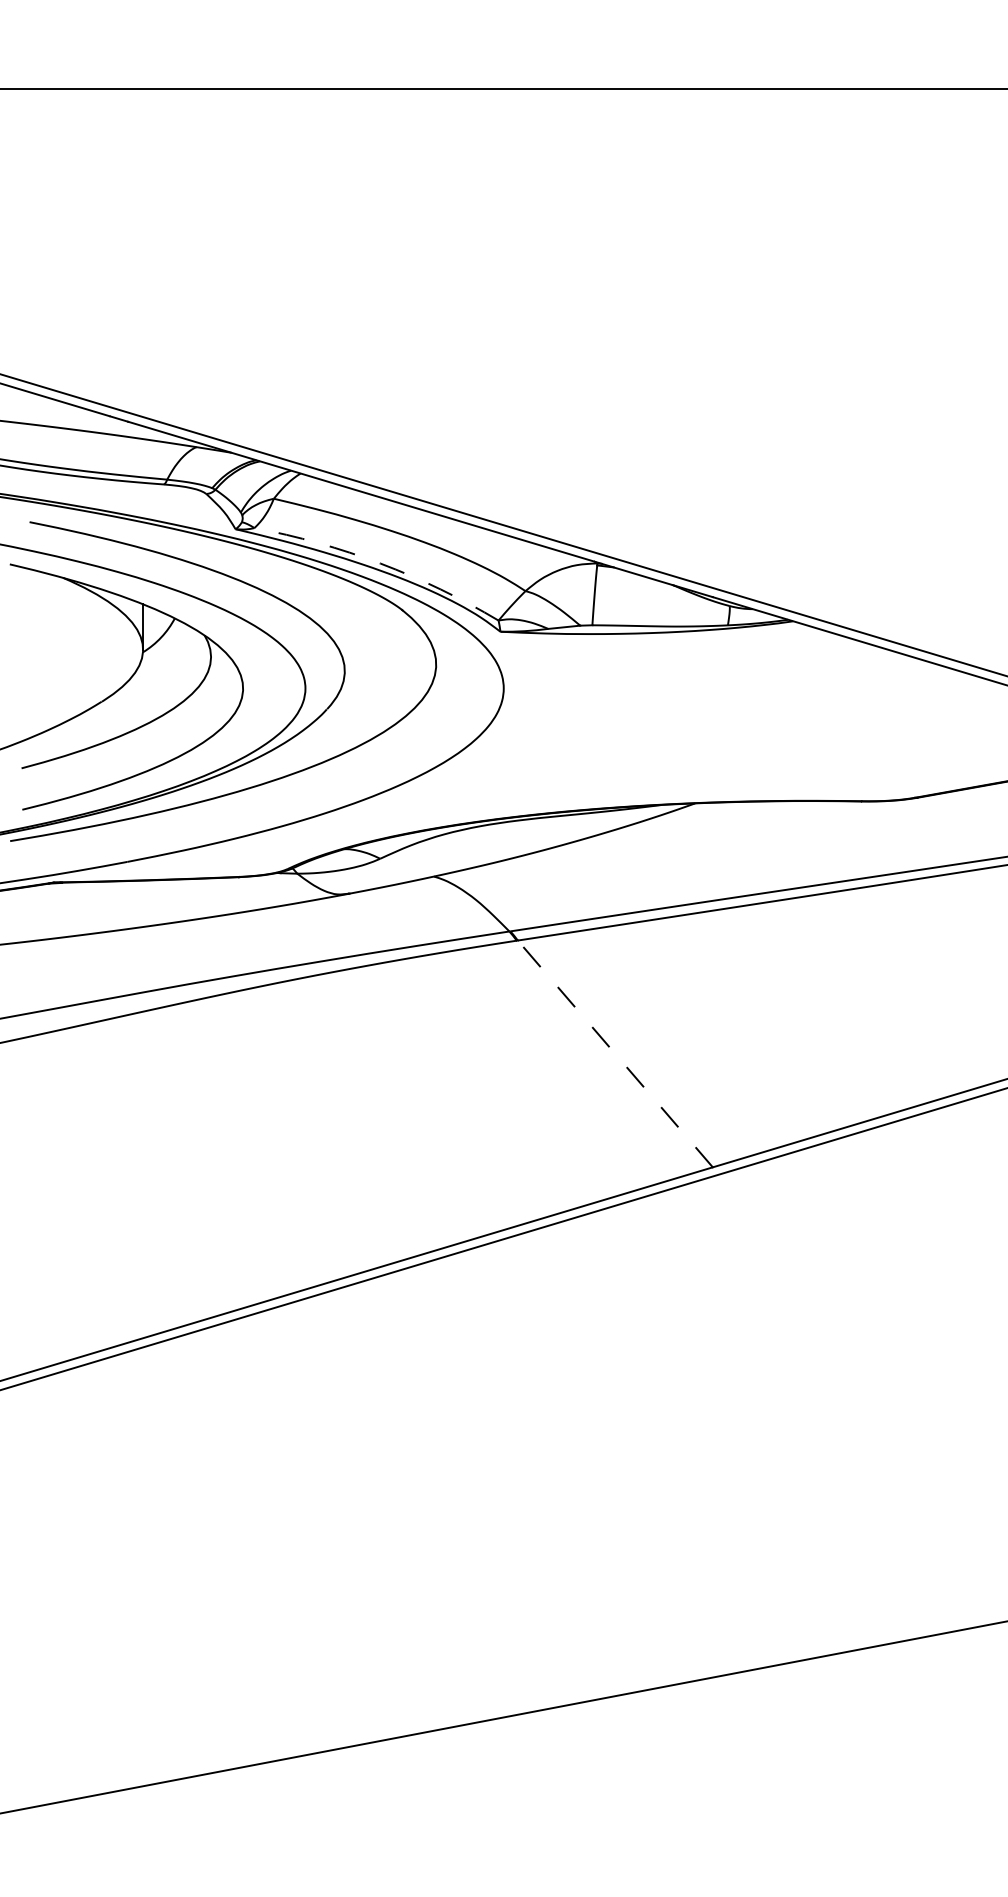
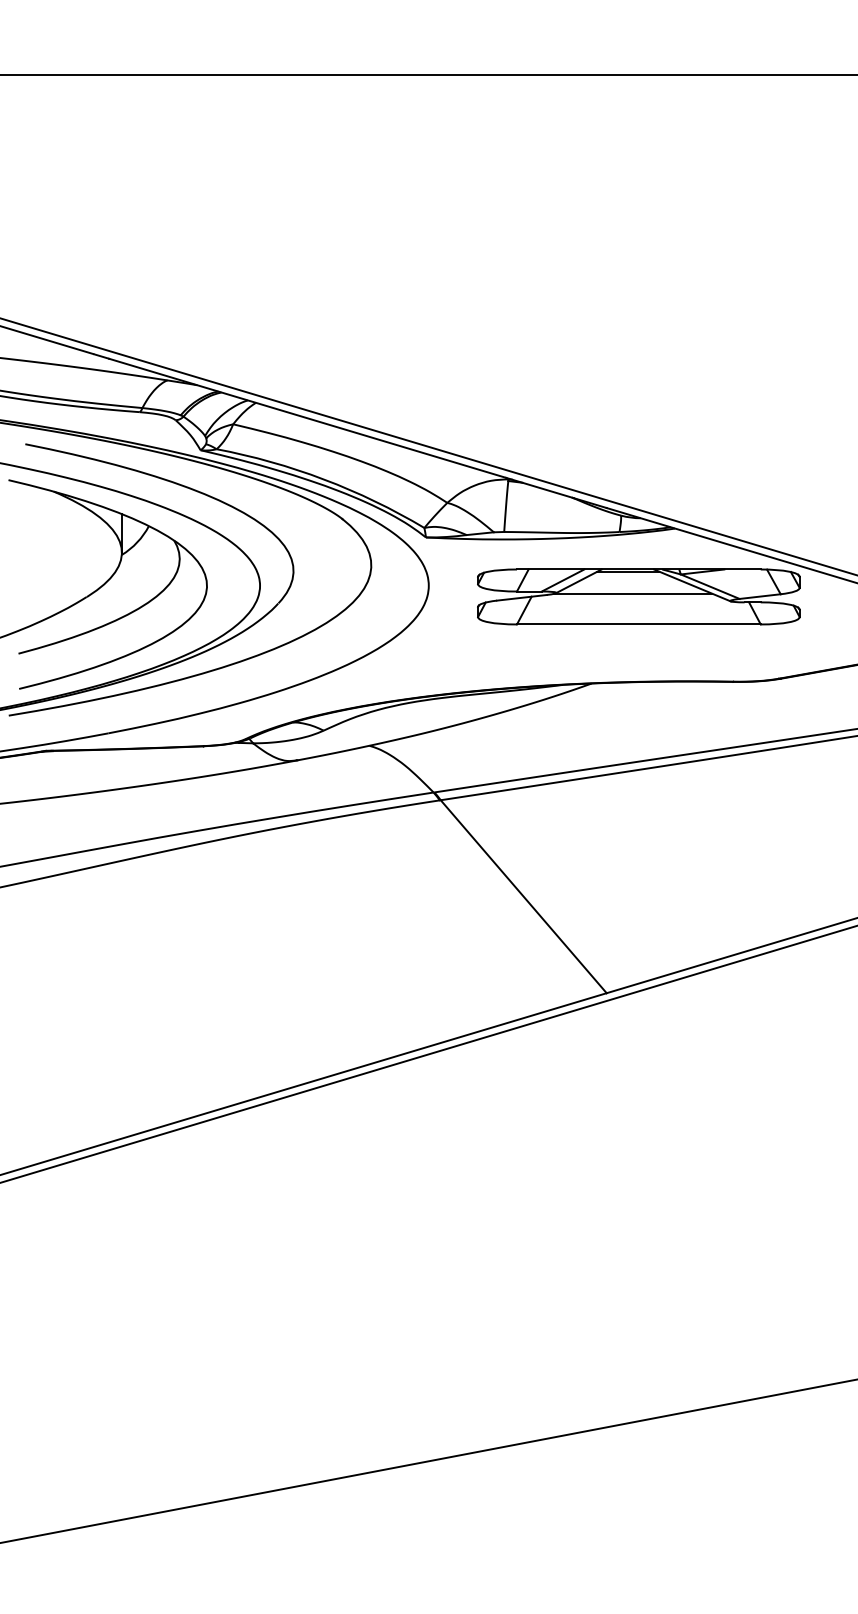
arc: (380, 563) -> (323, 479), dashed -> solid
part: (750, 701) -> (638, 596), added
line: (615, 1053) -> (523, 896), dashed -> solid

